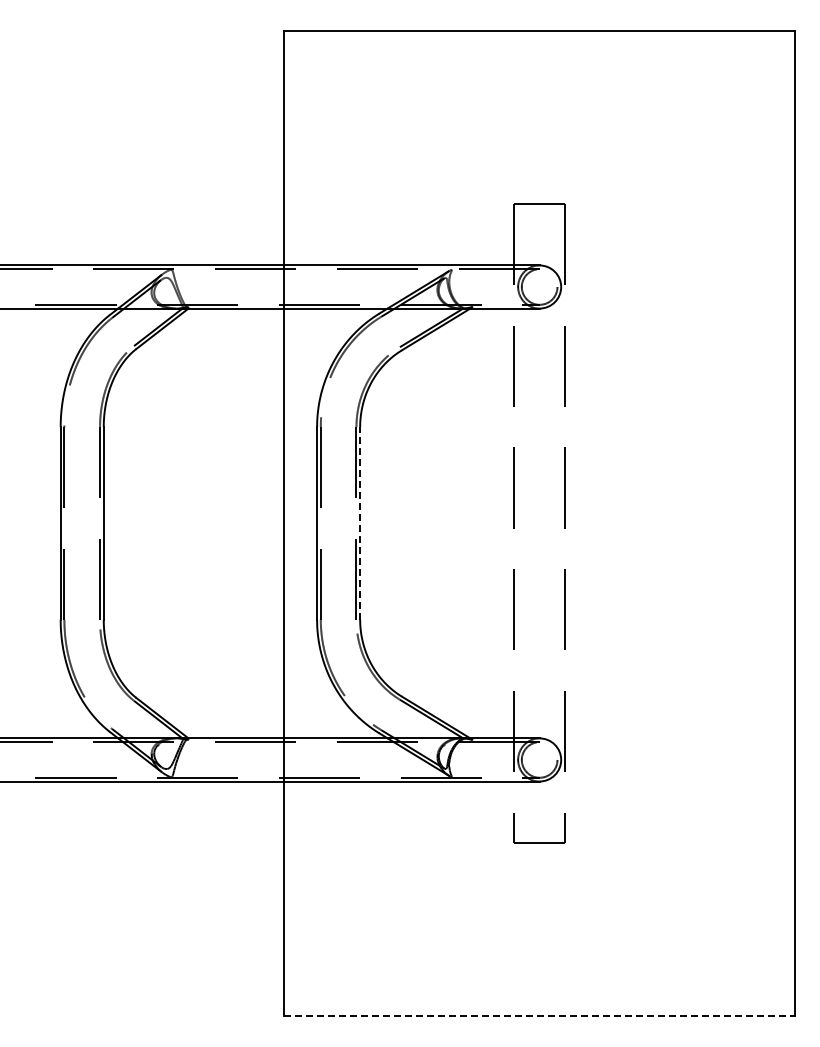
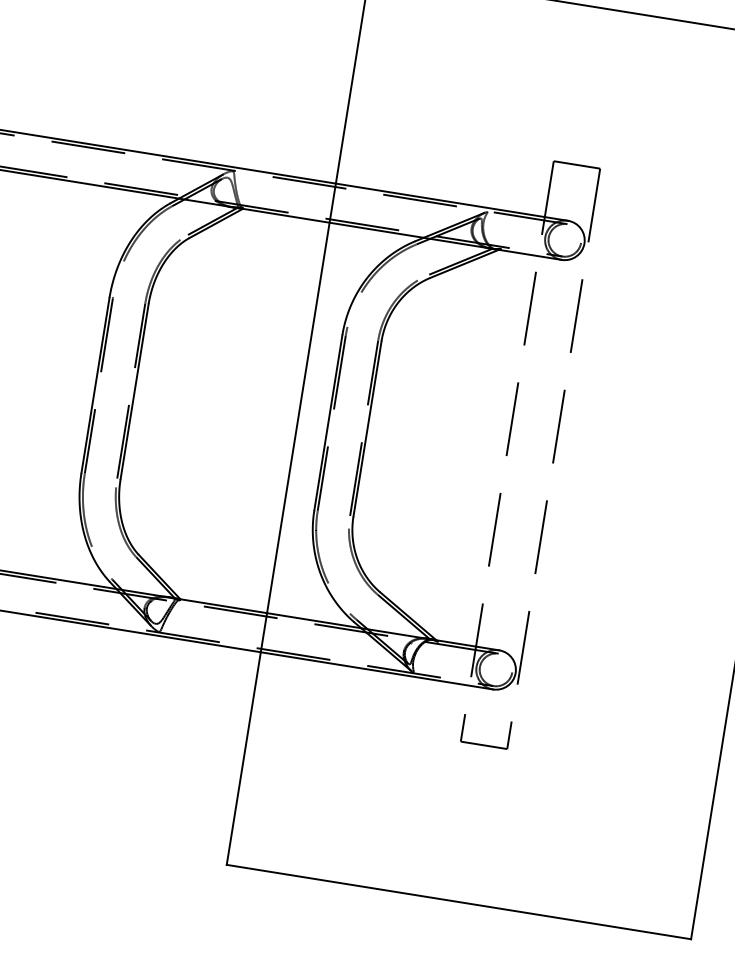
line: (360, 522) -> (367, 428), dashed -> solid
line: (539, 1015) -> (458, 901), dashed -> solid

